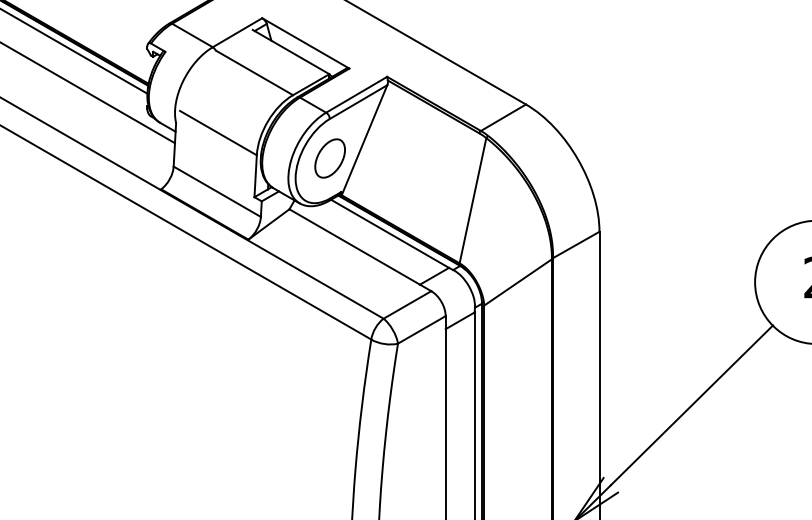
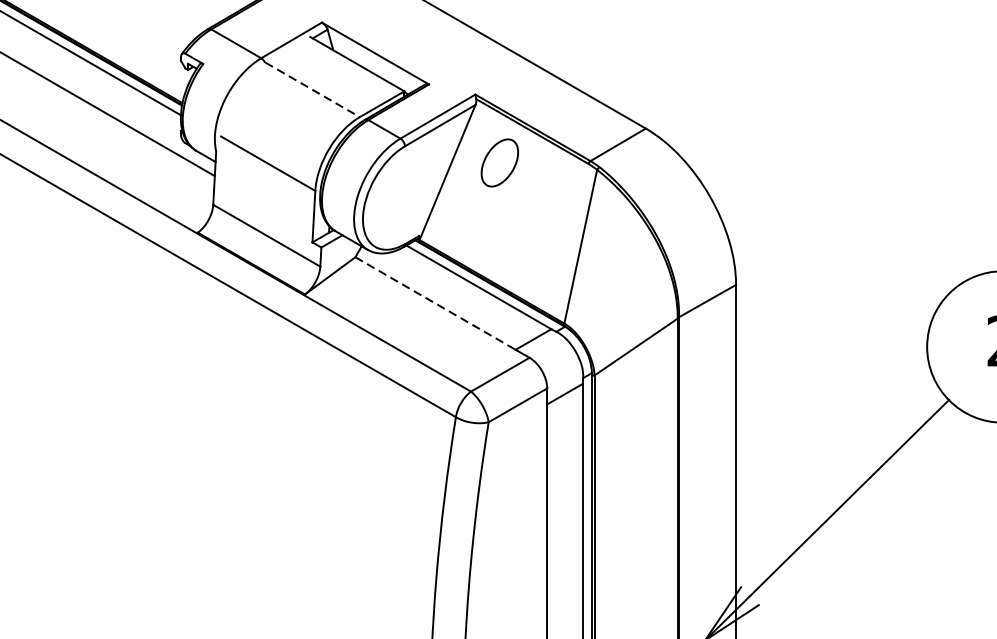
line: (255, 73) -> (313, 90), solid -> dashed
part: (329, 158) -> (499, 162), moved
line: (355, 247) -> (436, 304), solid -> dashed

